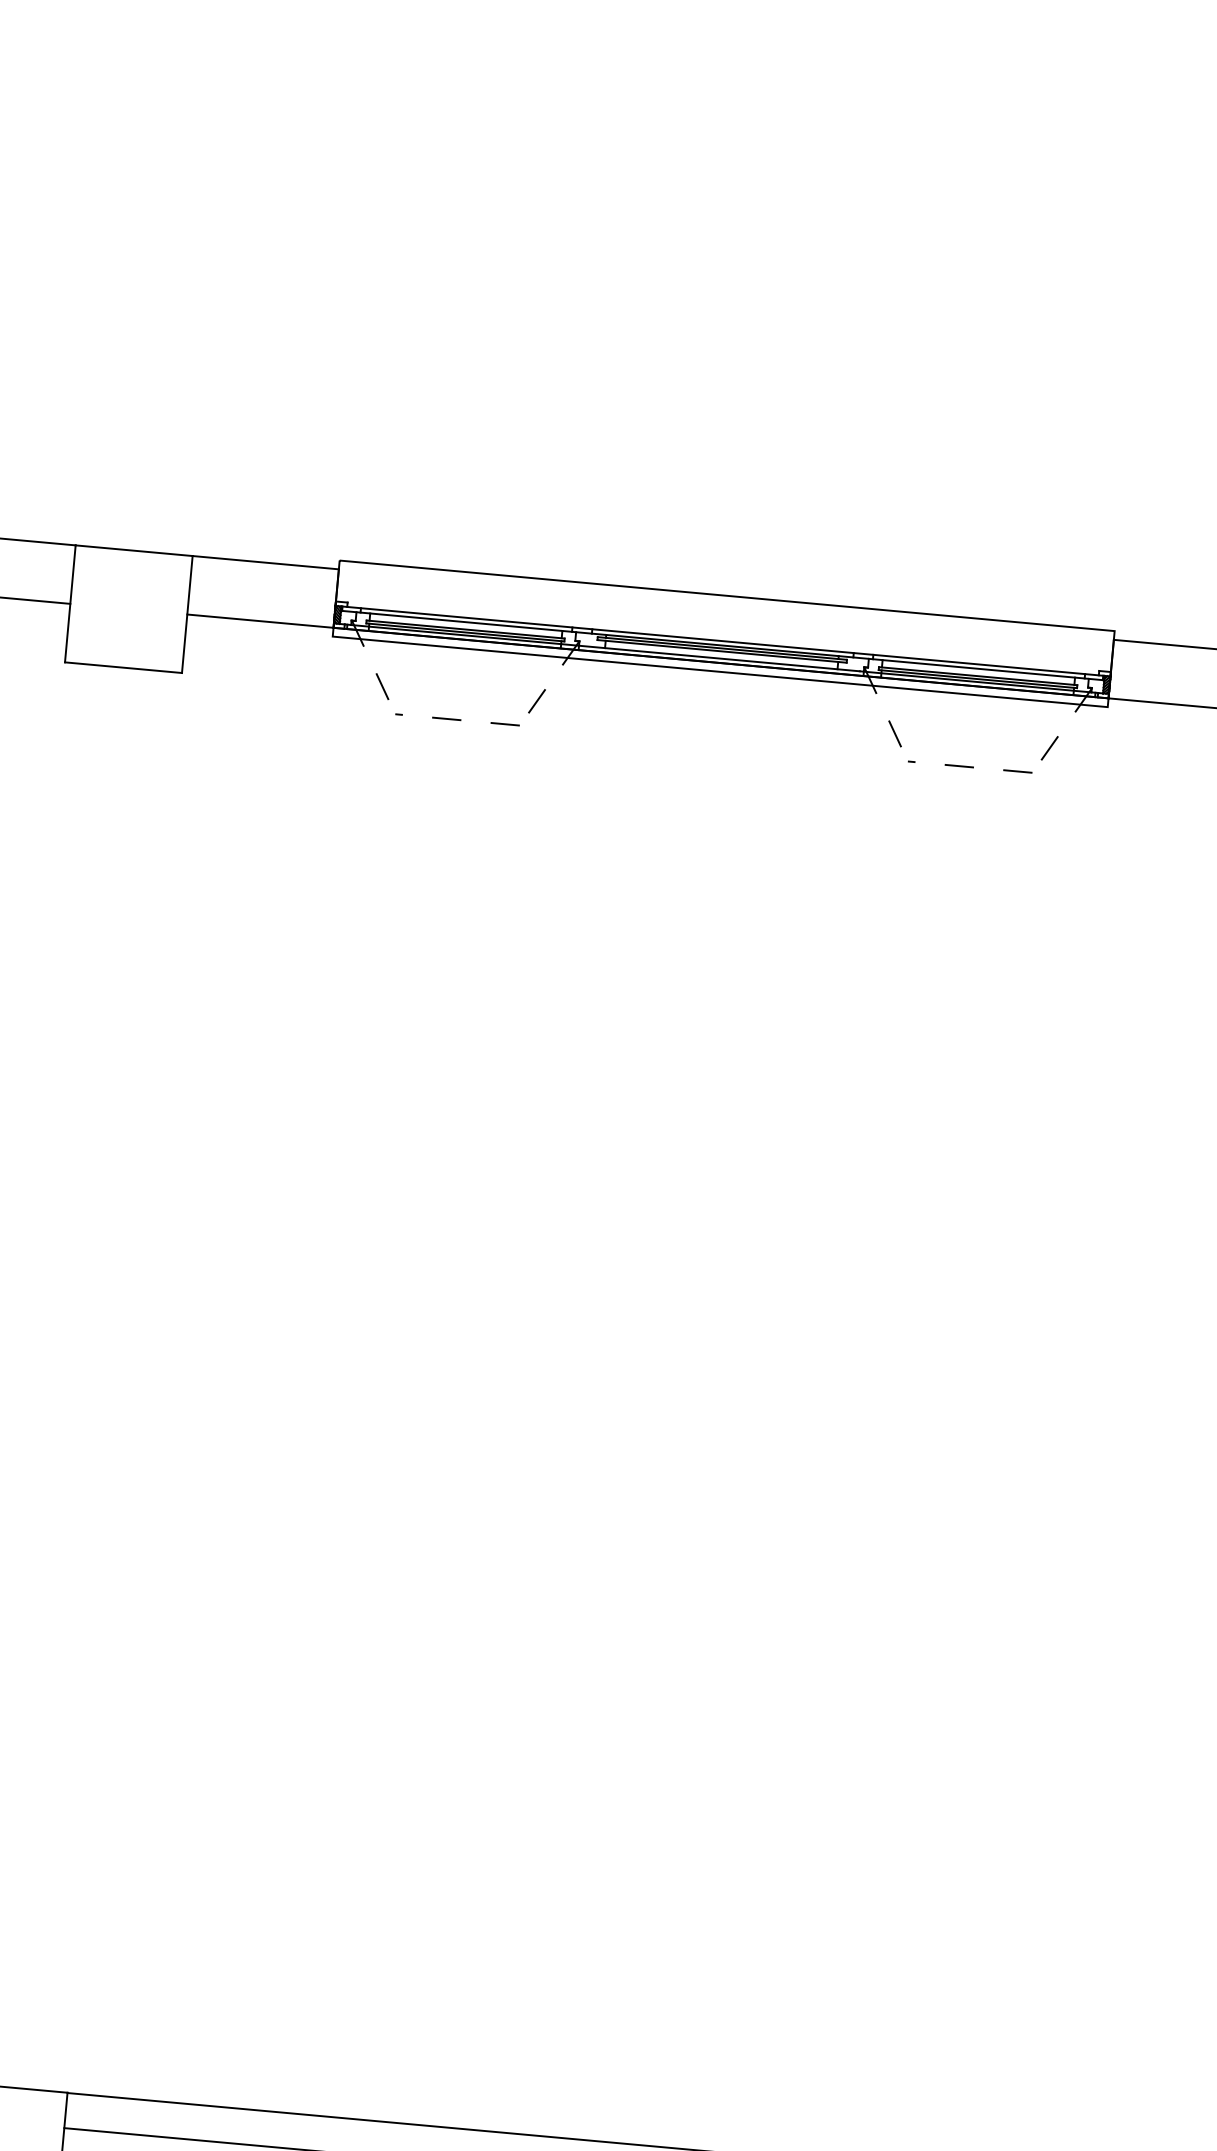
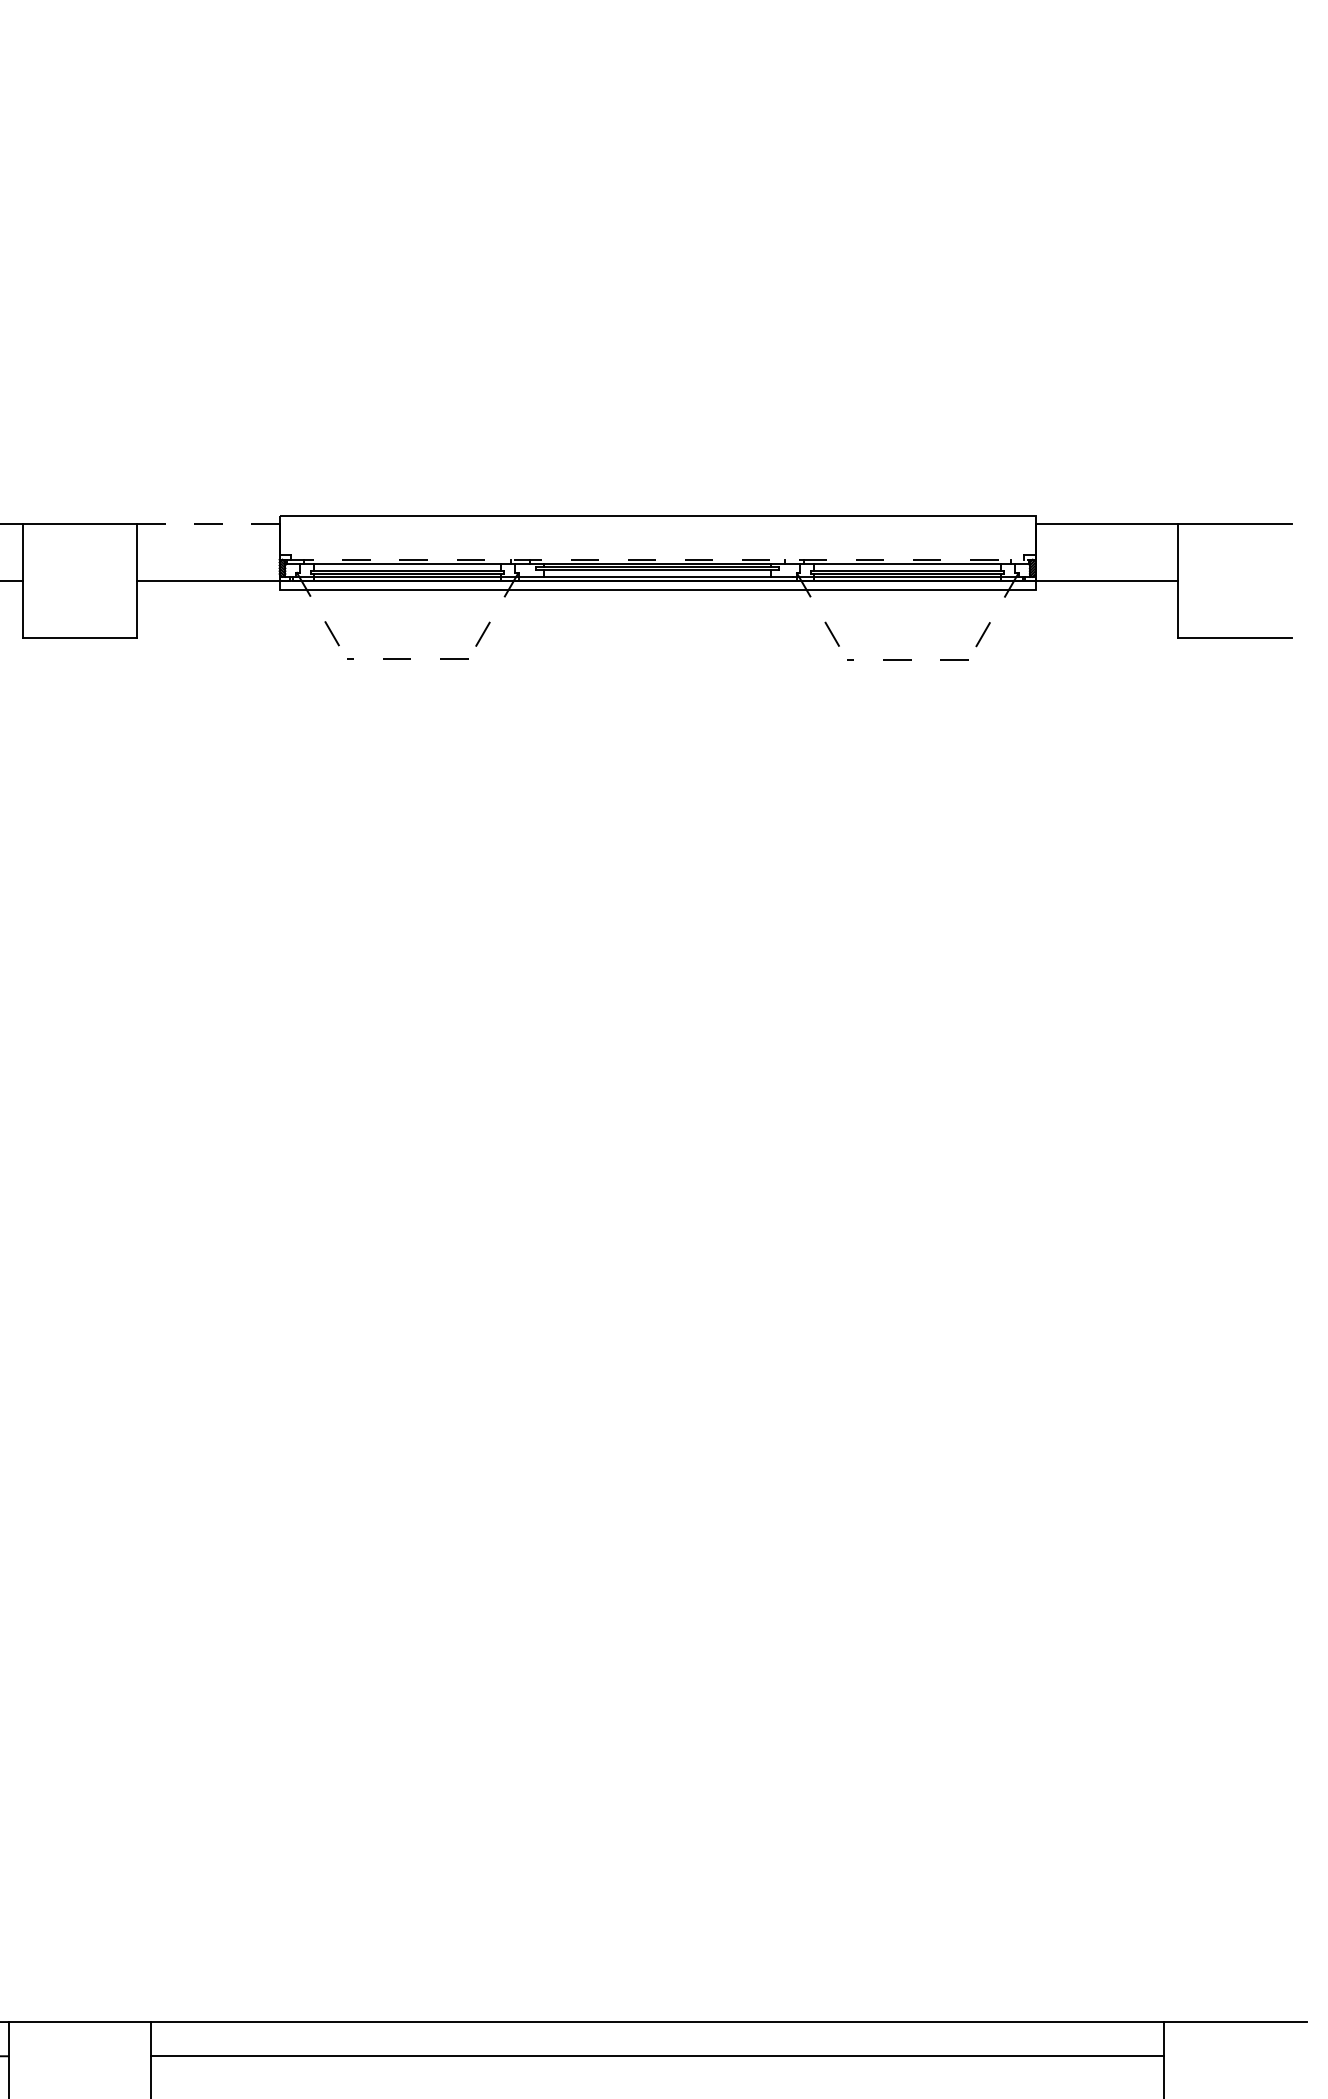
line: (265, 563) -> (208, 524), solid -> dashed
line: (723, 641) -> (658, 559), solid -> dashed

